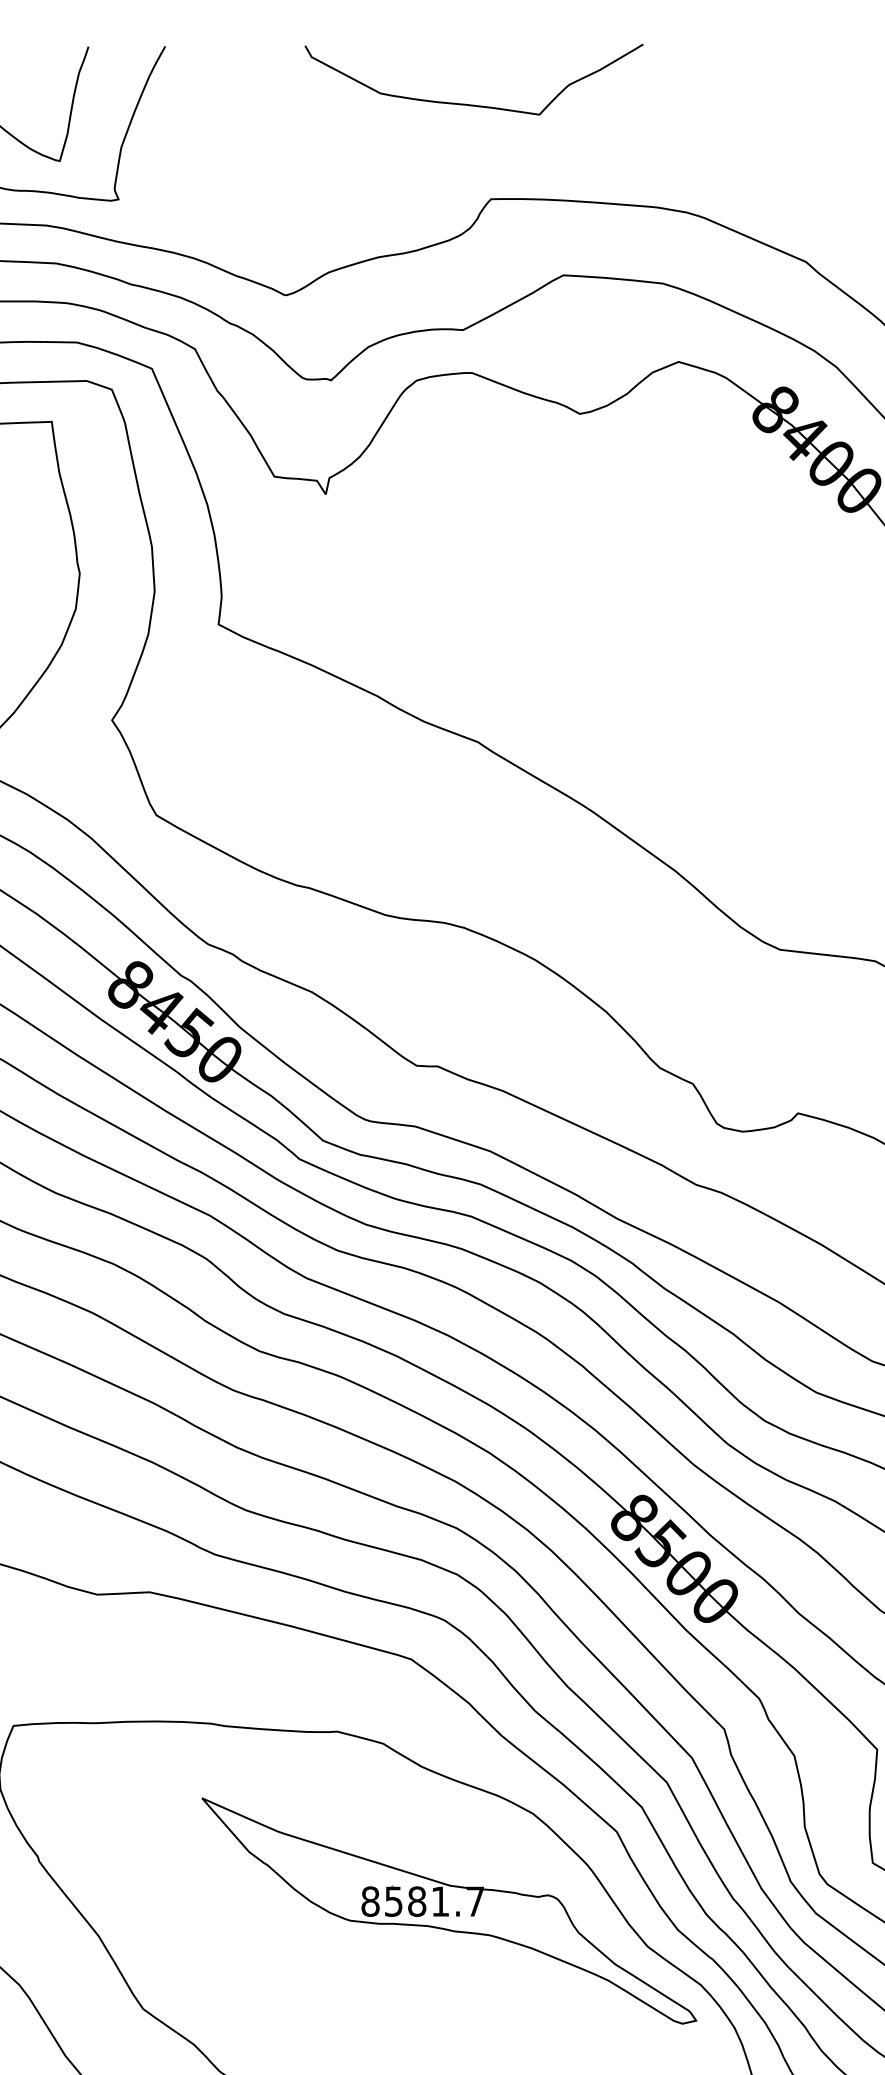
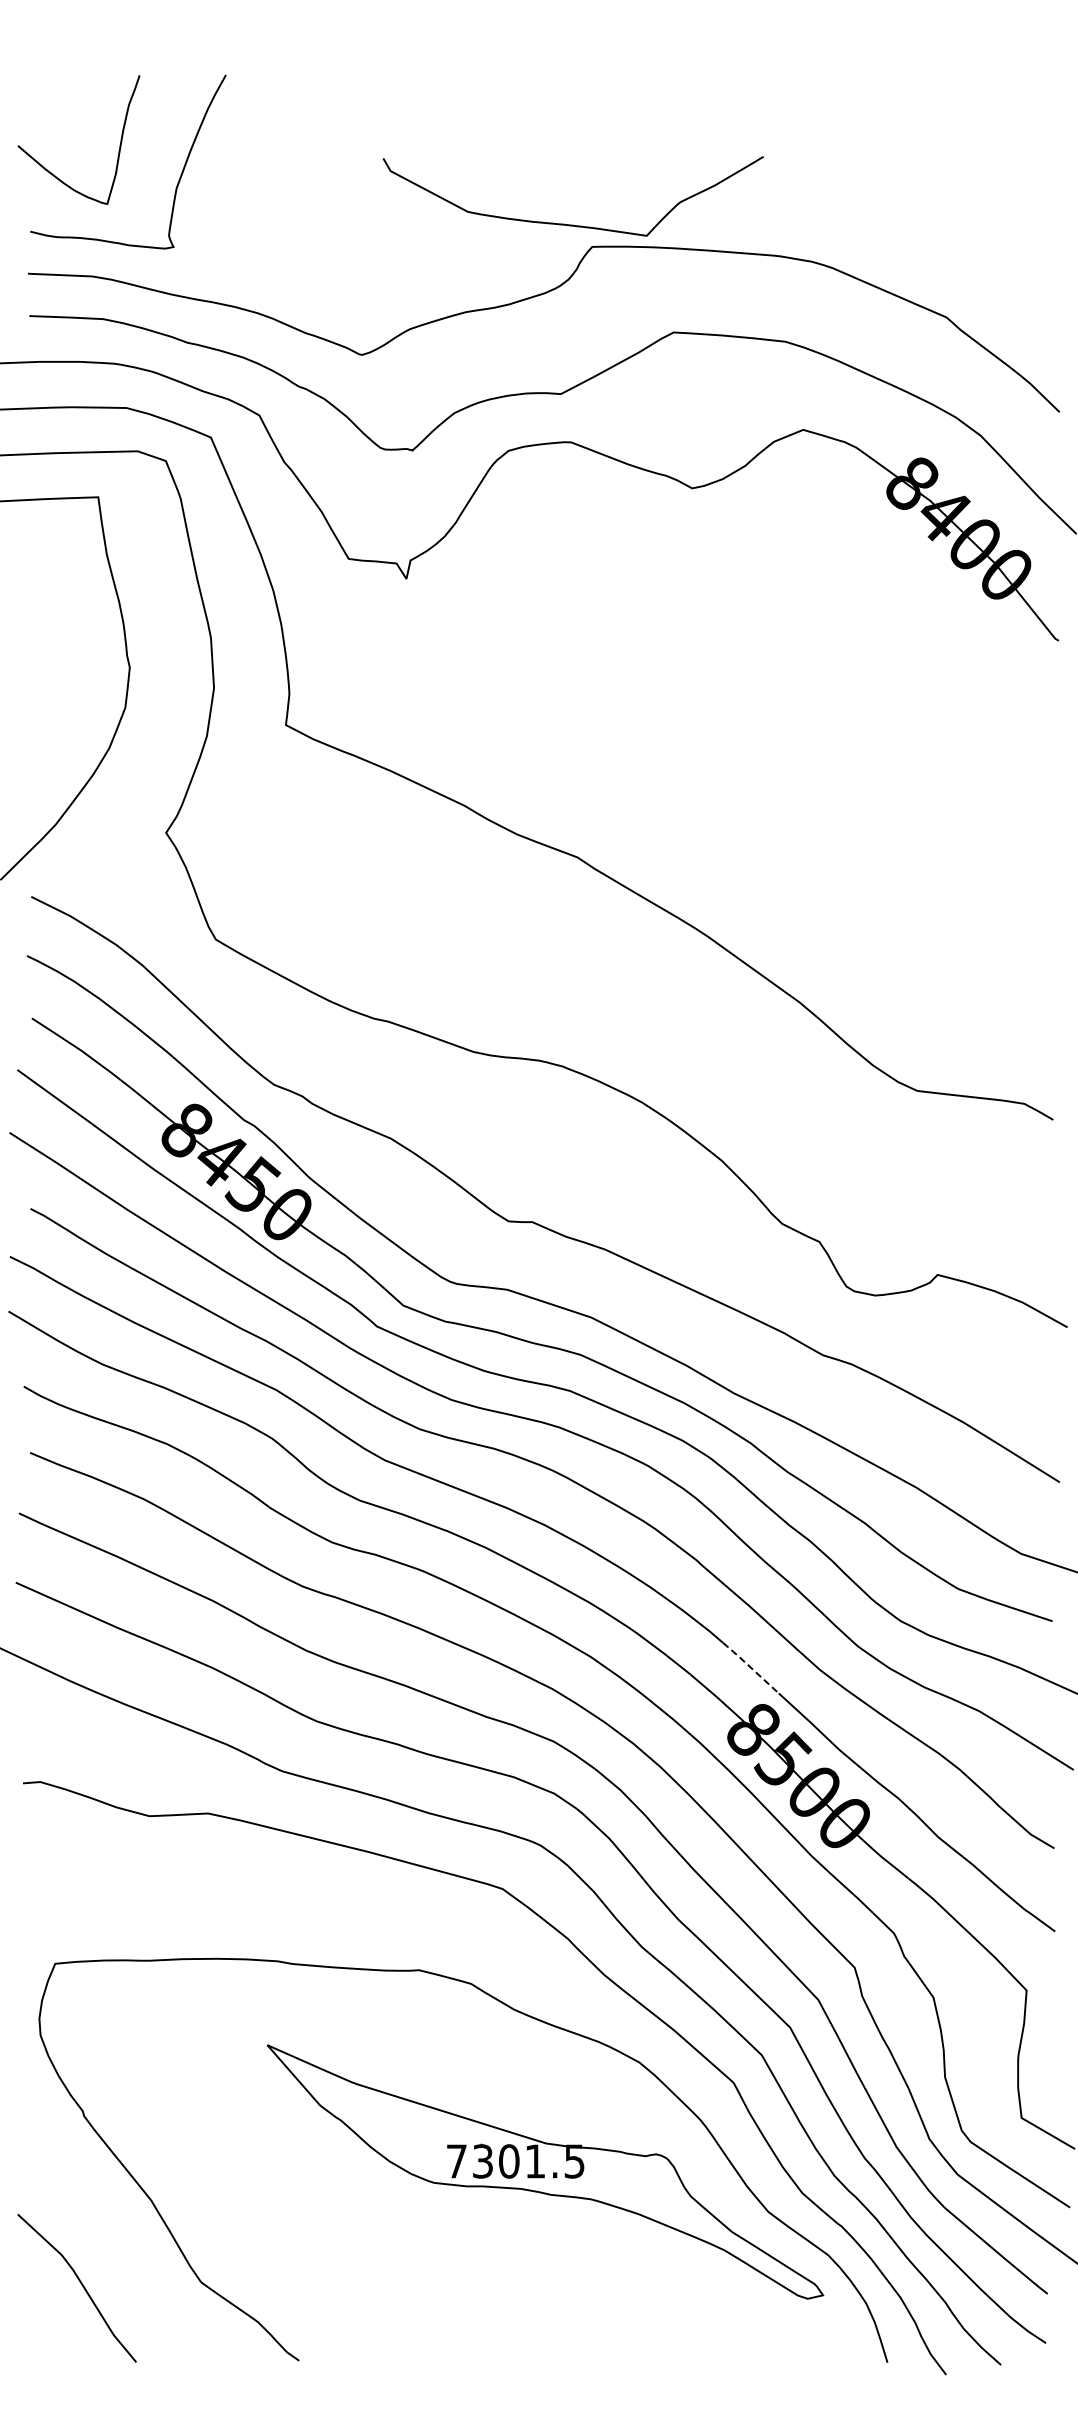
curve: (473, 104) -> (572, 224), moved
line: (631, 1461) -> (750, 1666), solid -> dashed
text: (422, 1901) -> (515, 2161), 8581.7 -> 7301.5

